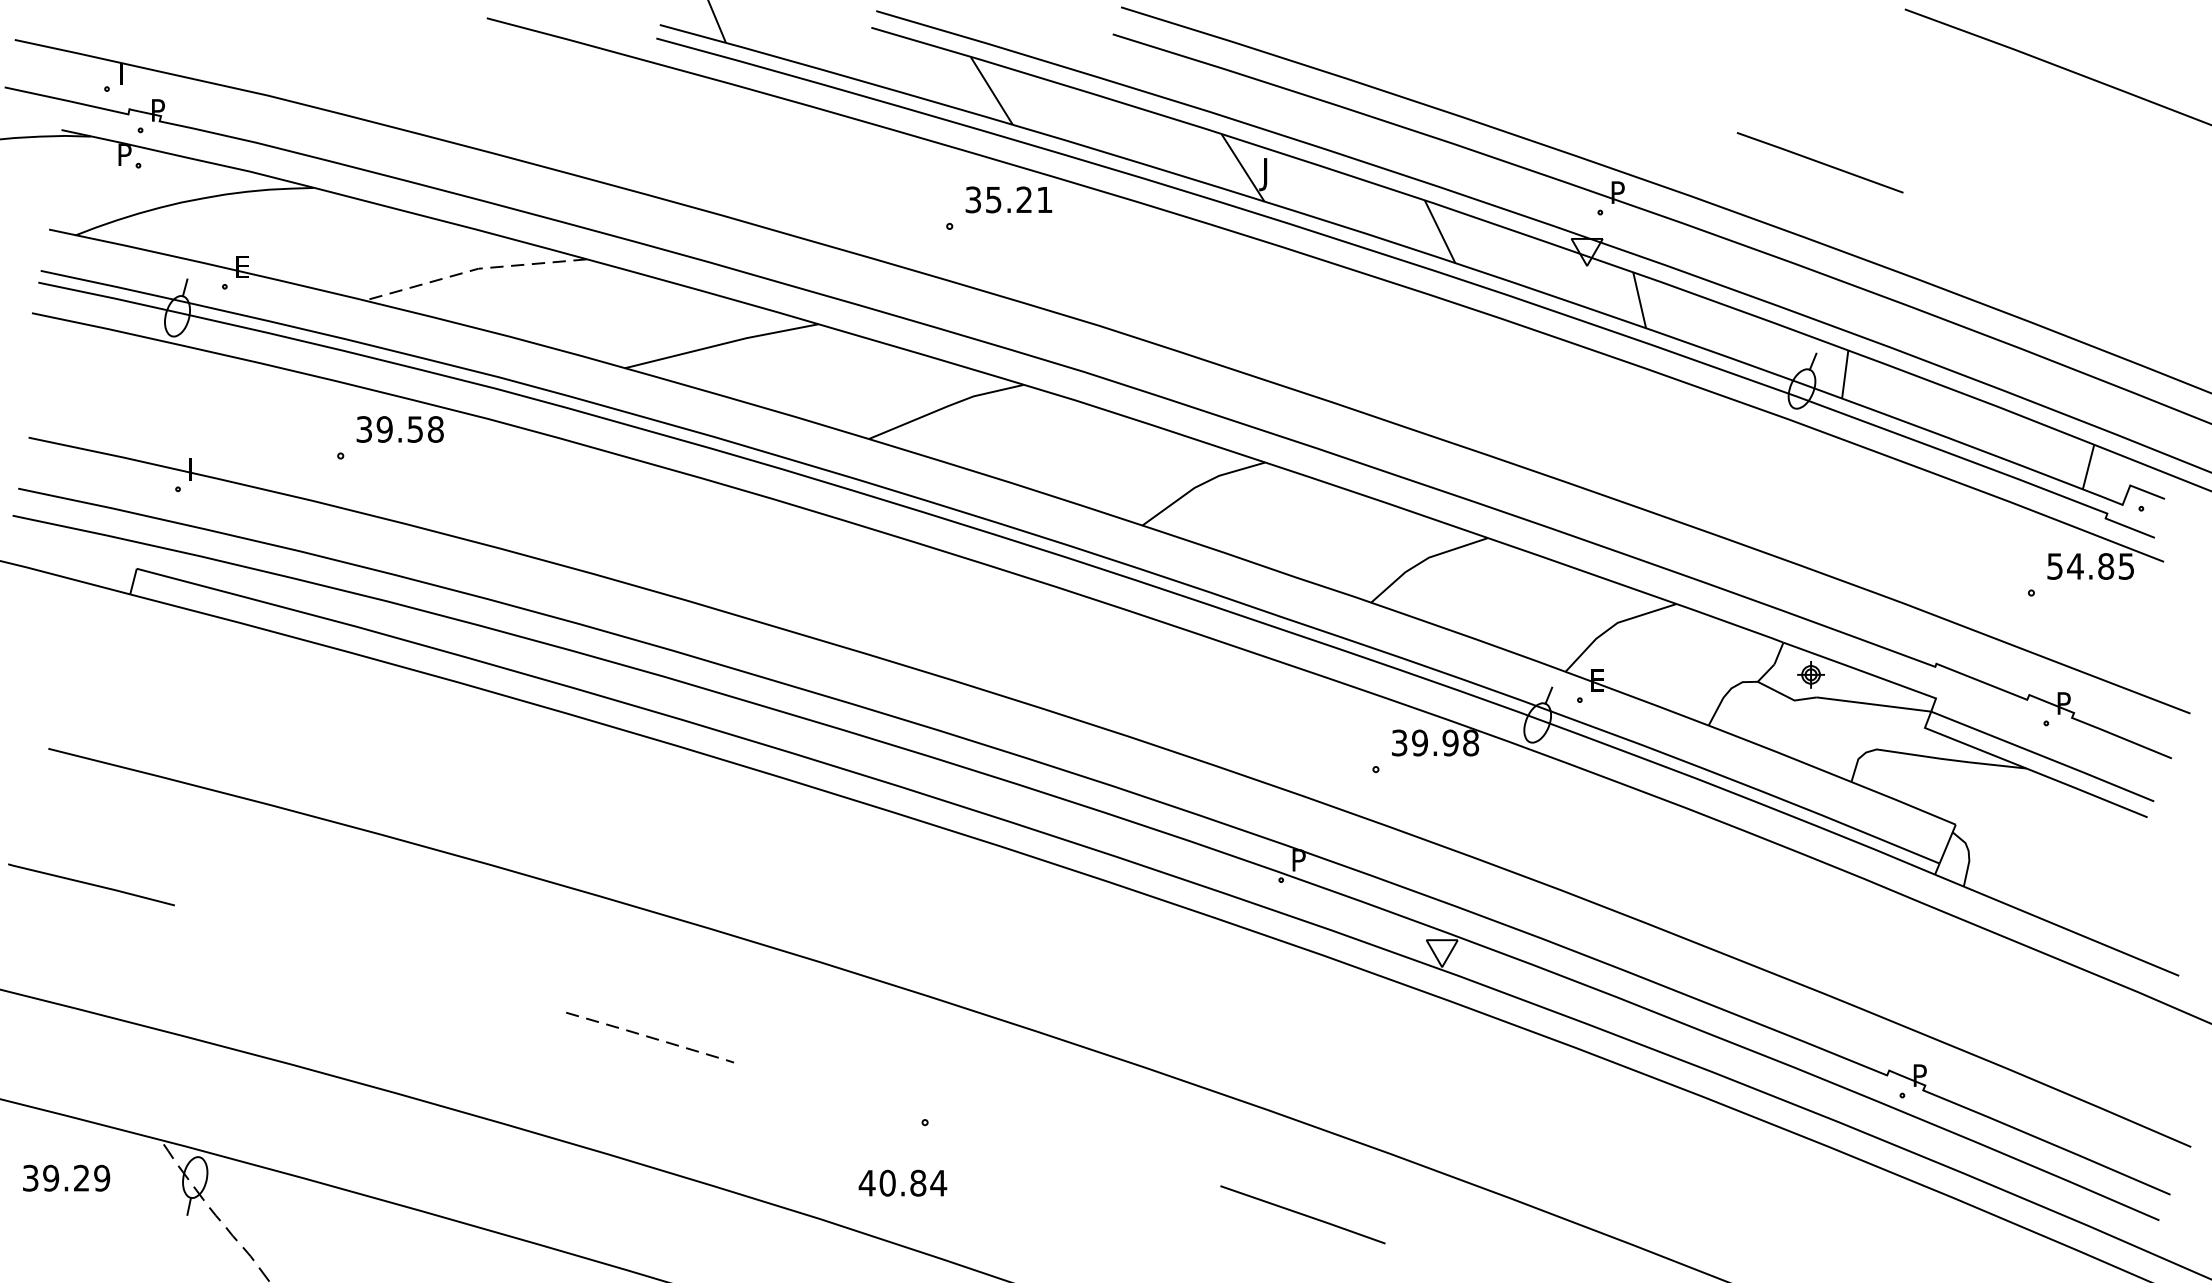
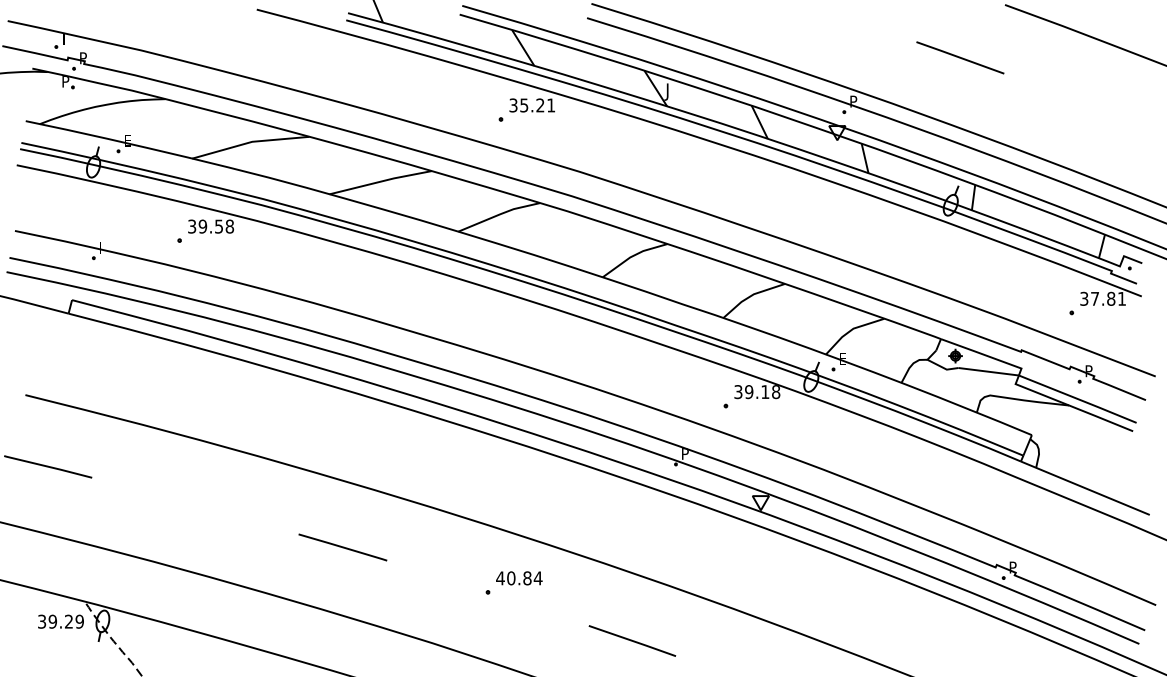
line: (1820, 162) -> (960, 57), moved
line: (474, 270) -> (250, 142), dashed -> solid
text: (2089, 565) -> (1102, 298), 54.85 -> 37.81
text: (1450, 743) -> (765, 392), 39.98 -> 39.18
line: (651, 1037) -> (343, 547), dashed -> solid
text: (65, 1177) -> (60, 621), moved
text: (903, 1183) -> (519, 578), moved
line: (1303, 1213) -> (632, 640), moved

